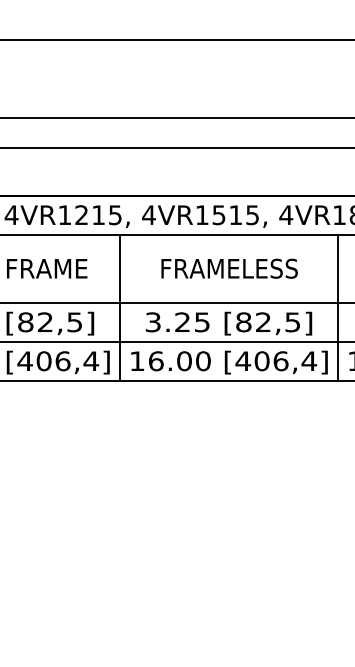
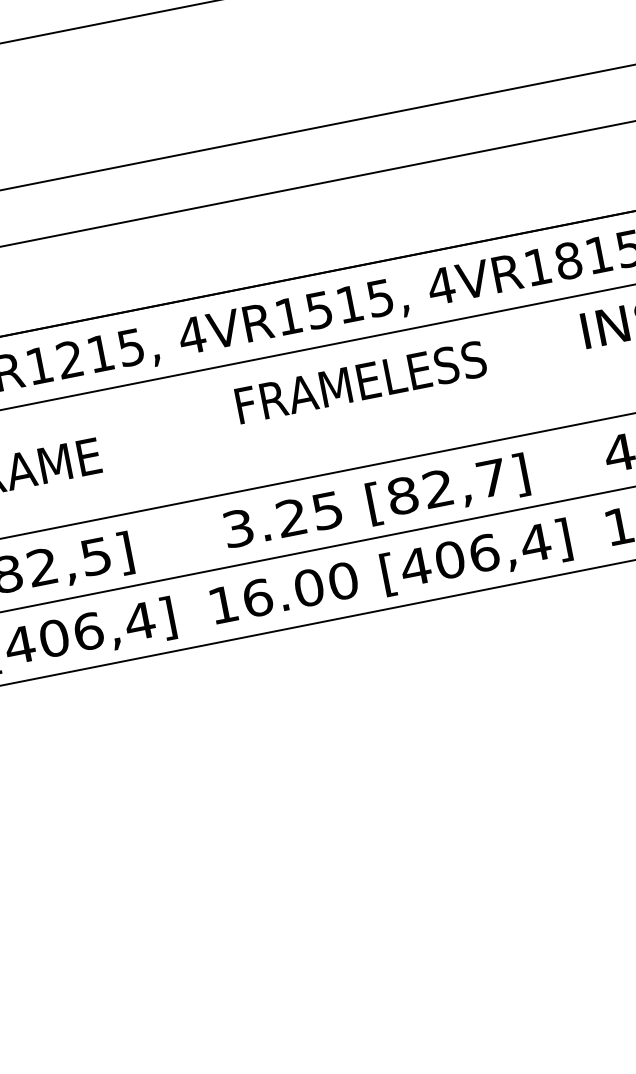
text: (229, 268) -> (360, 381), moved
line: (120, 307) -> (173, 513), removed
line: (338, 307) -> (569, 434), removed
text: (292, 322) -> (491, 478), [82,5] -> [82,7]

